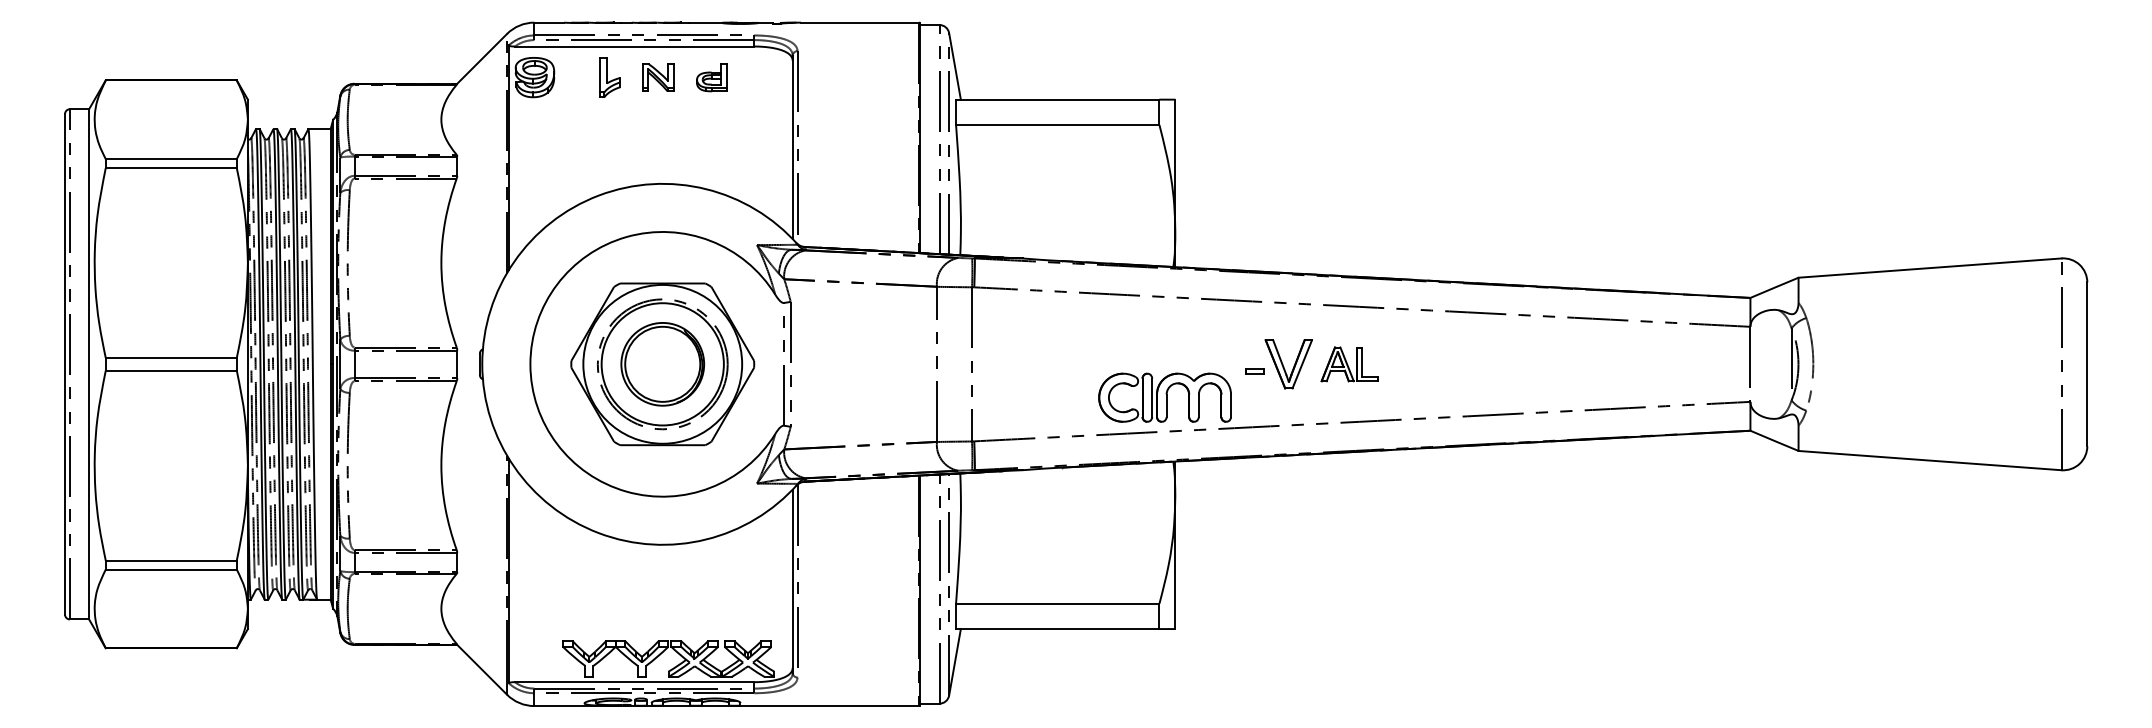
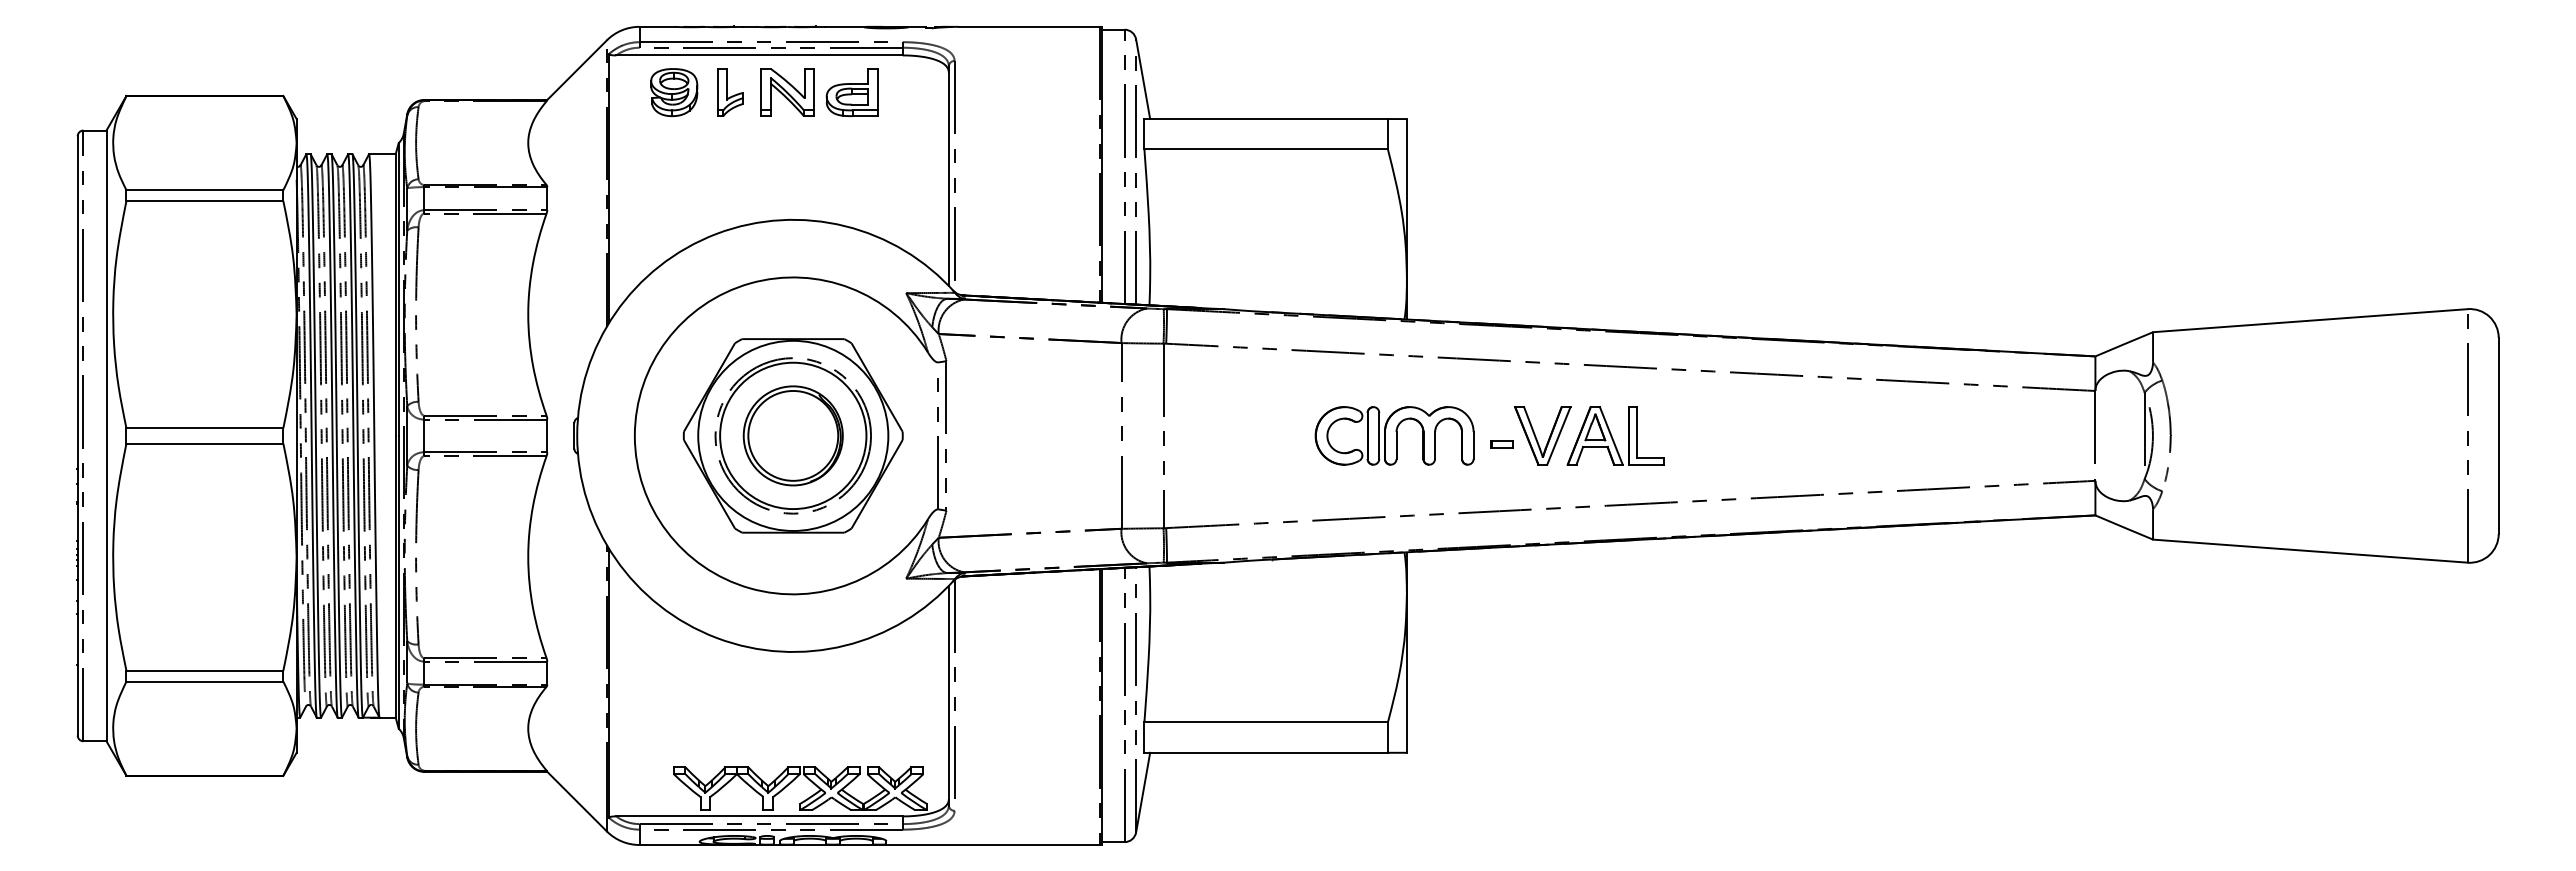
part: (535, 77) -> (674, 92), moved
part: (657, 77) -> (787, 92), size x1.43
part: (711, 77) -> (851, 92), size x1.43
part: (1349, 364) -> (1615, 435), size x1.43
part: (1164, 397) -> (1394, 435), moved

